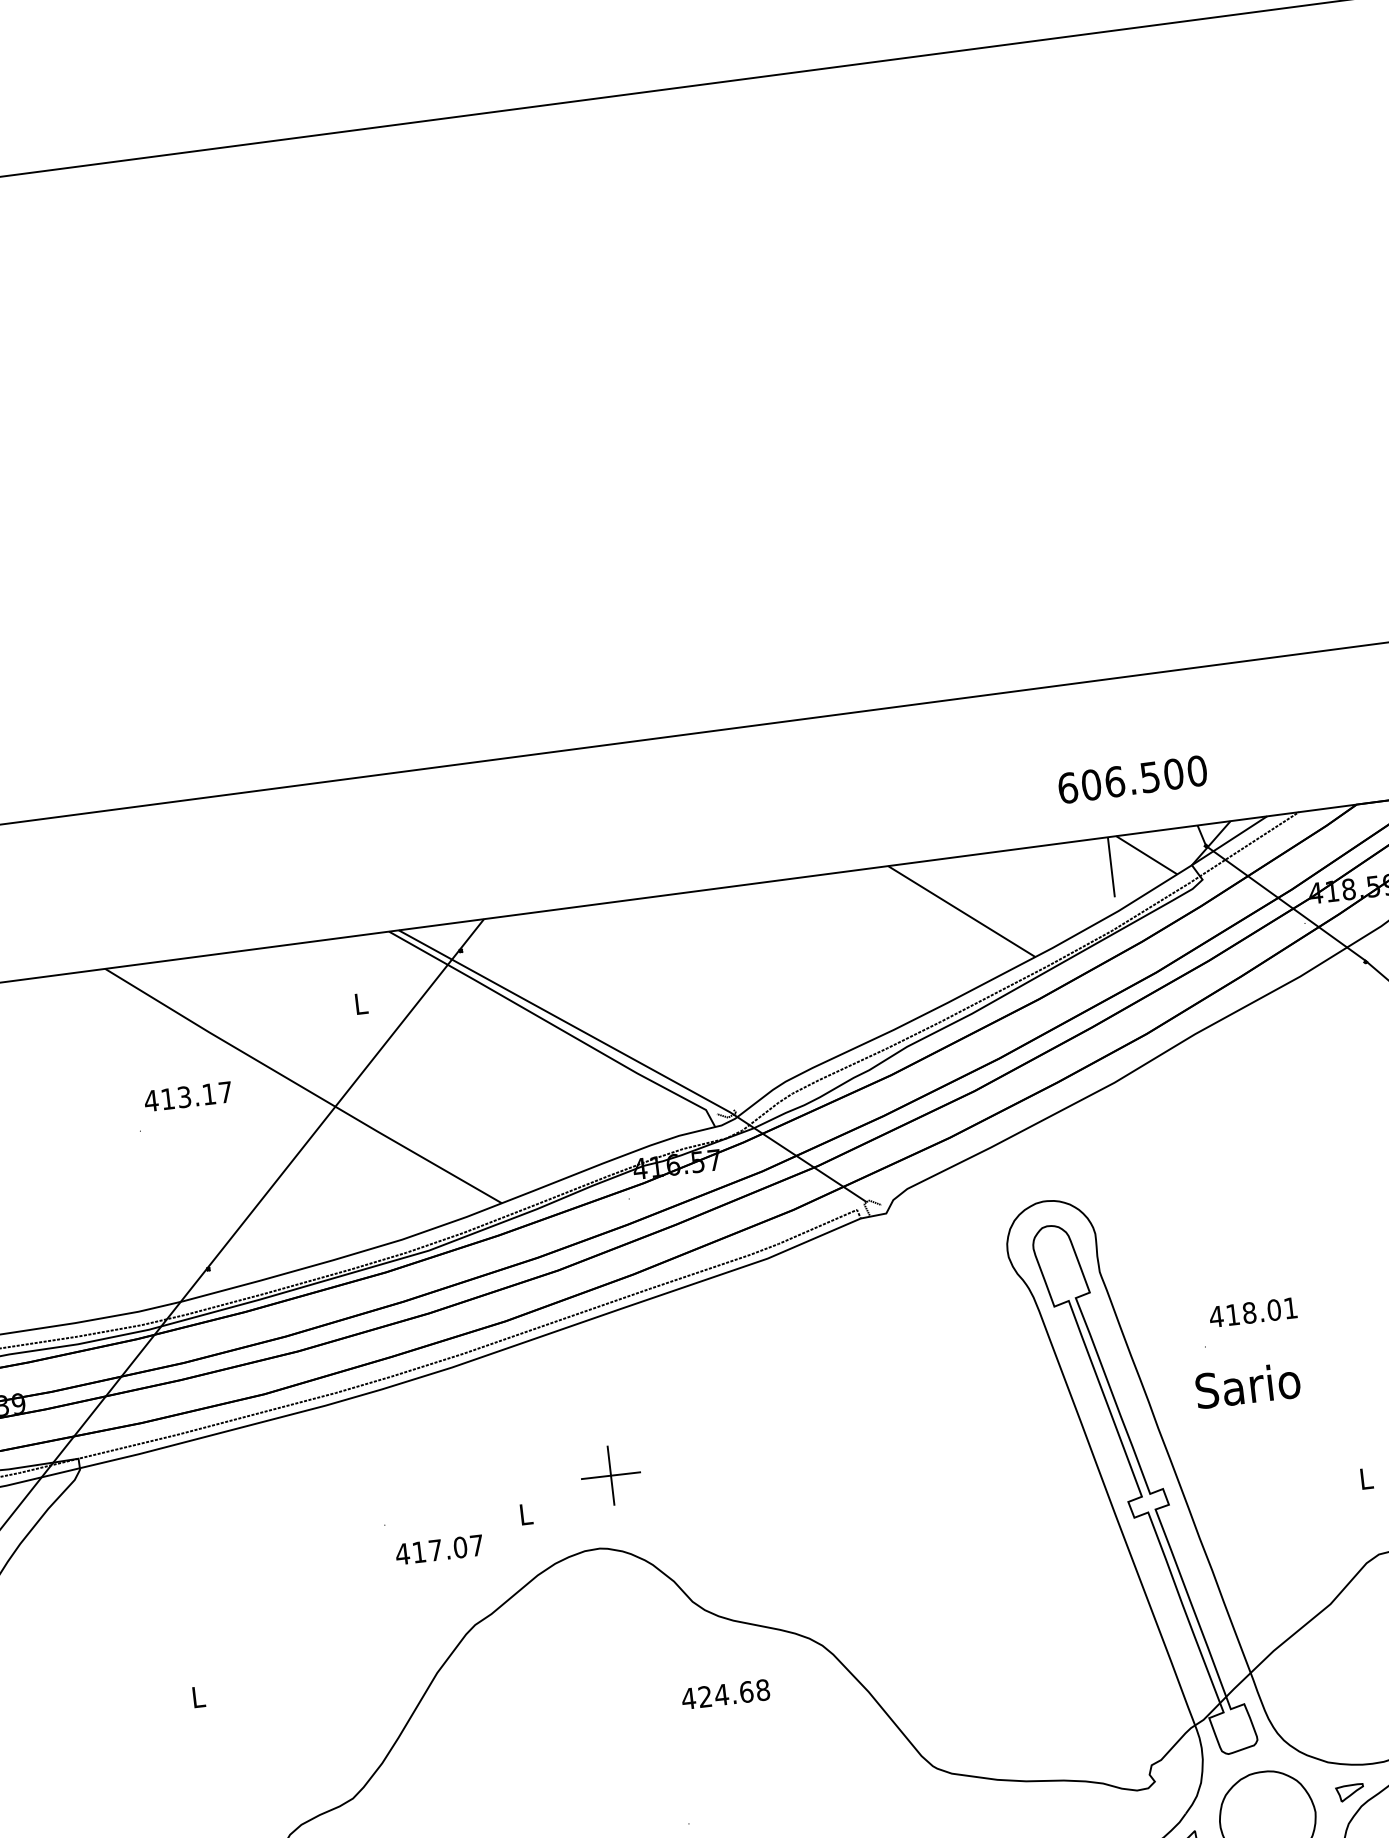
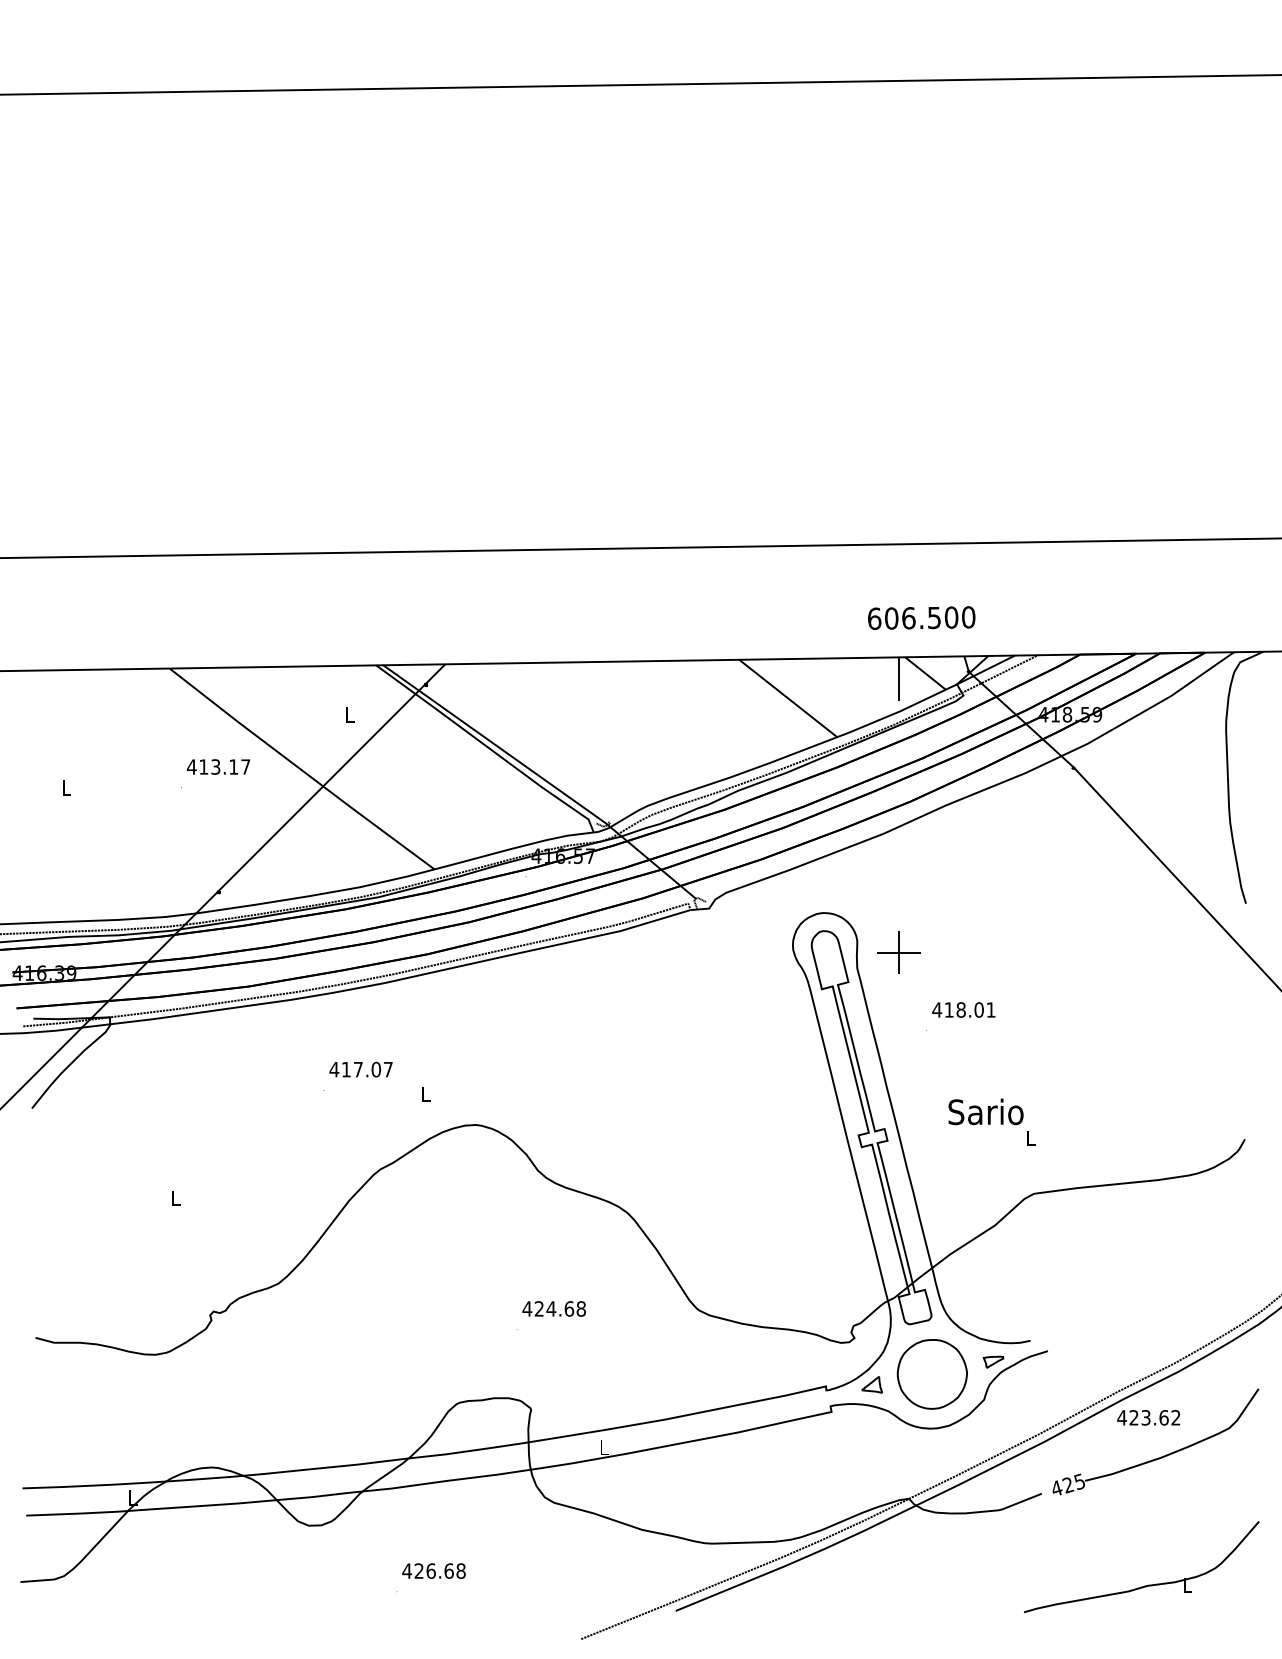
text: (1247, 1385) -> (985, 1111), moved
part: (610, 1475) -> (898, 952), moved
text: (438, 1549) -> (360, 1069), moved
text: (724, 1693) -> (553, 1308), moved

